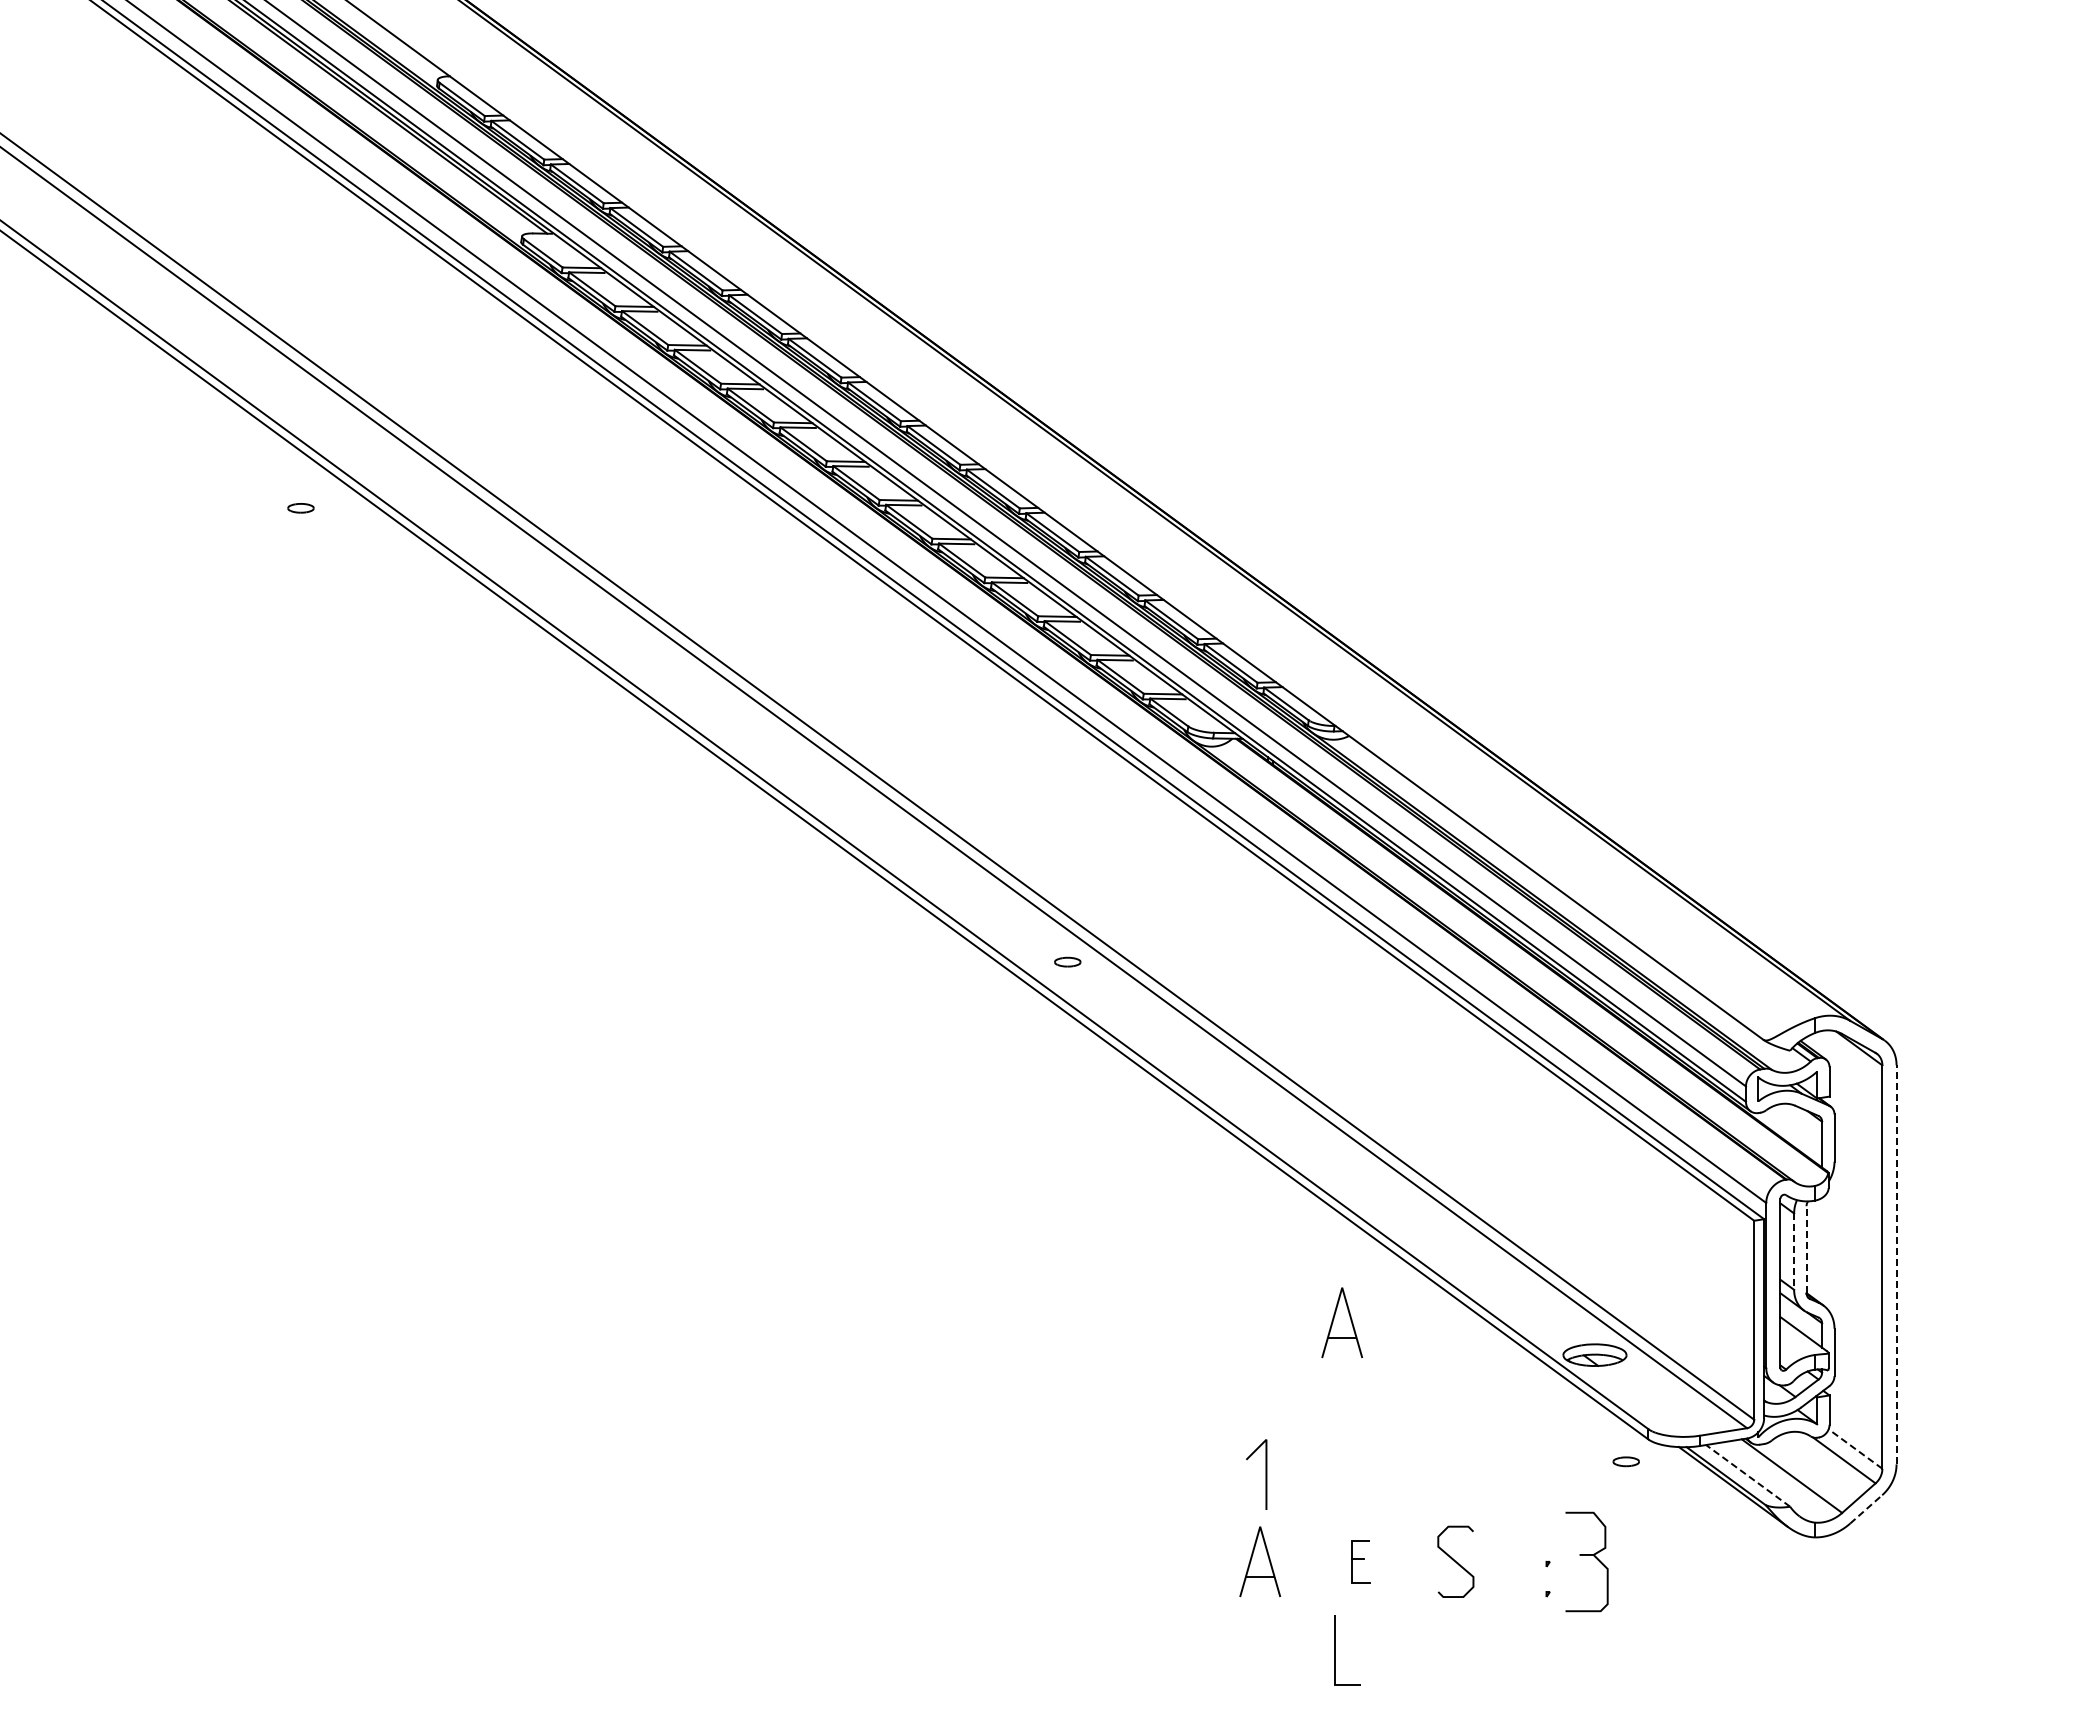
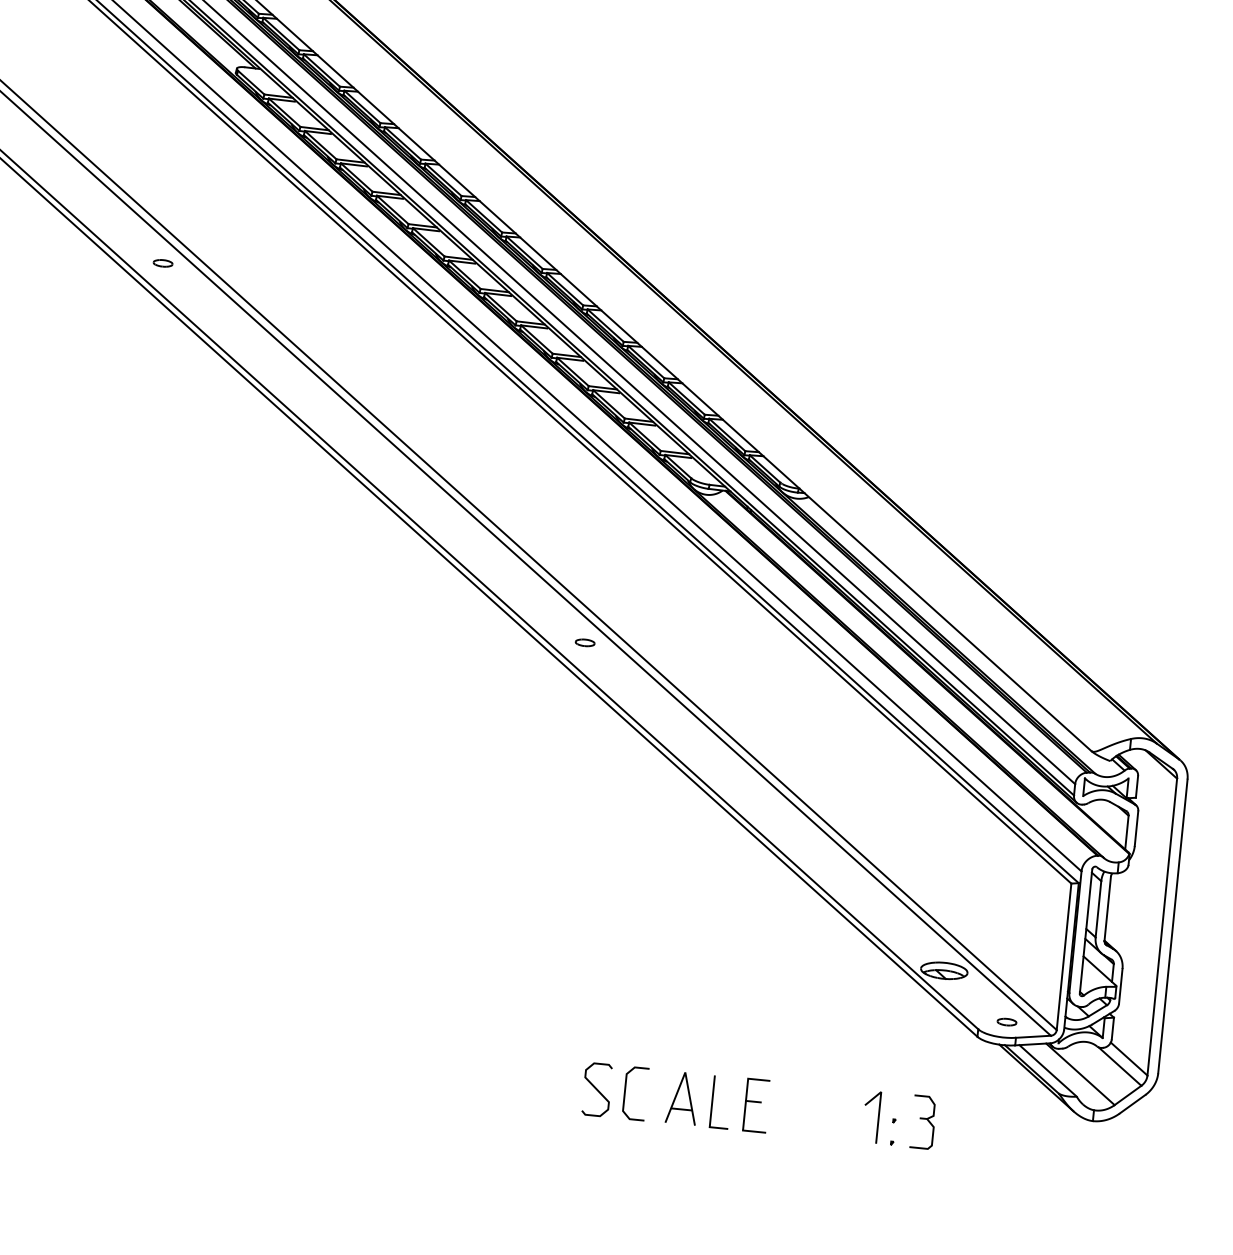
part: (300, 508) -> (162, 263), moved
line: (1806, 1249) -> (1107, 908), dashed -> solid
line: (1794, 1252) -> (1098, 909), dashed -> solid
line: (1896, 1264) -> (1172, 926), dashed -> solid
part: (1342, 1322) -> (760, 928), removed
line: (1855, 1448) -> (1129, 1058), dashed -> solid
part: (1625, 1461) -> (1006, 1021), moved
line: (1265, 1474) -> (878, 1117), moved
line: (1747, 1475) -> (1047, 1070), dashed -> solid
line: (1866, 1509) -> (1132, 1104), dashed -> solid
curve: (1182, 1561) -> (625, 1092), added
part: (1360, 1561) -> (756, 1105), size x1.67
curve: (1455, 1561) -> (596, 1089), moved
part: (1586, 1561) -> (922, 1122), size x0.71
line: (1335, 1650) -> (712, 1101), moved

